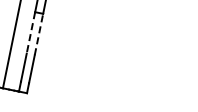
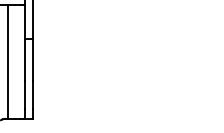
line: (30, 32) -> (24, 59), dashed -> solid
line: (38, 34) -> (32, 59), dashed -> solid

